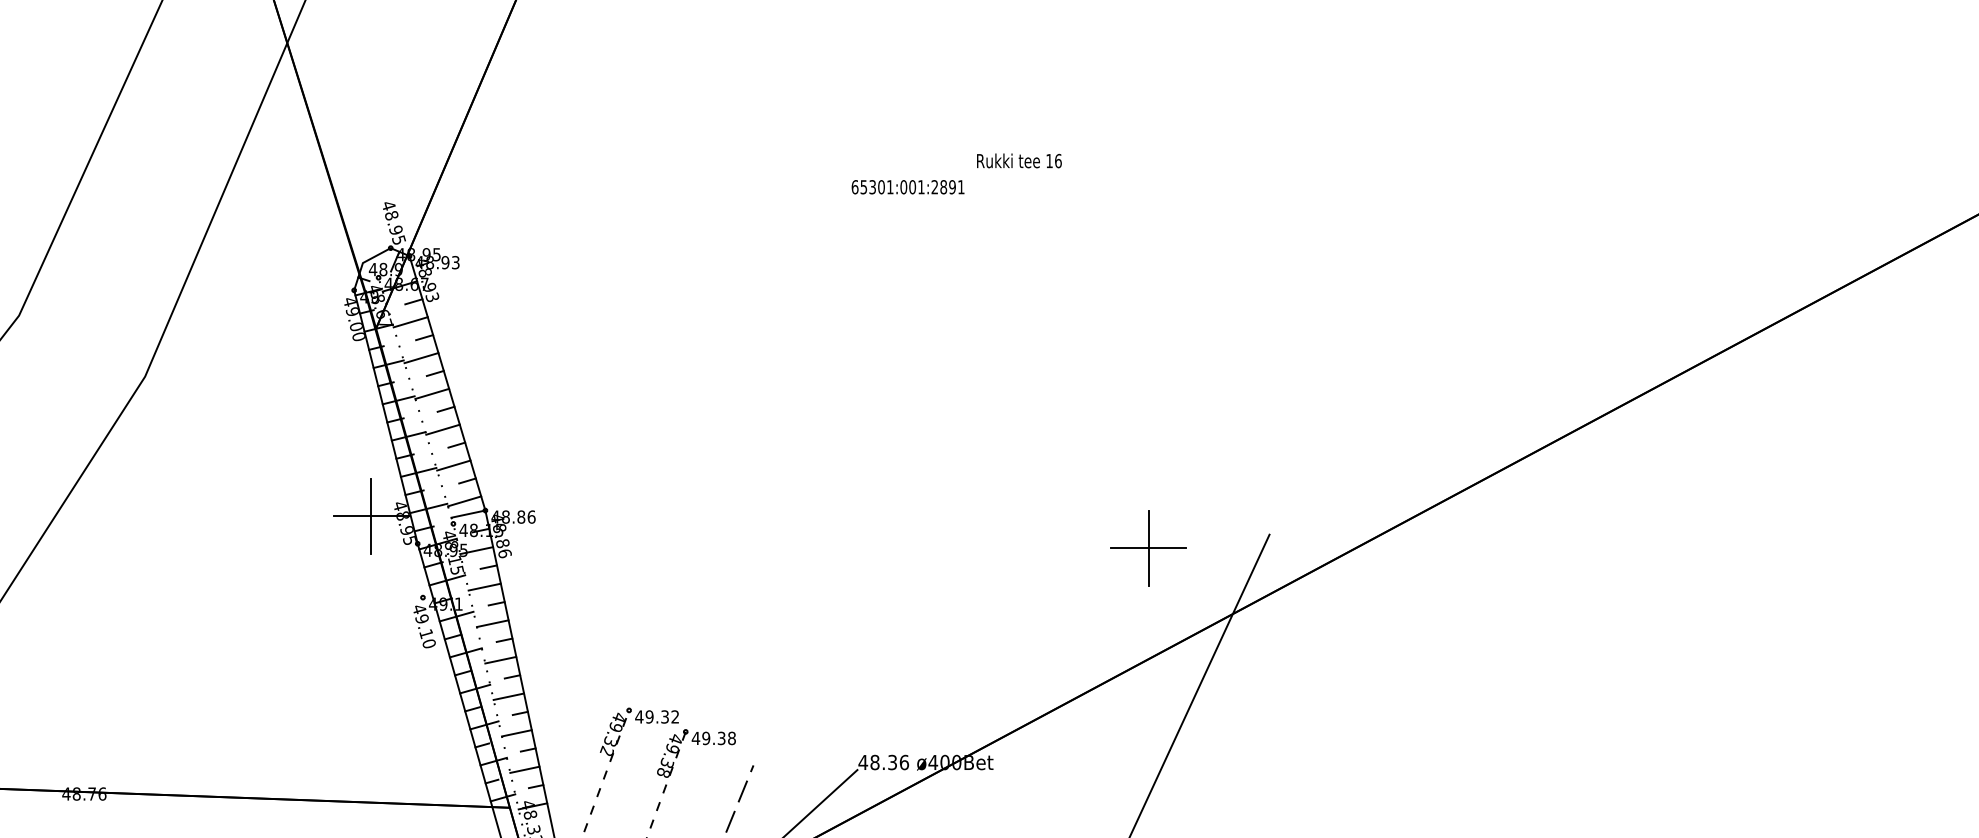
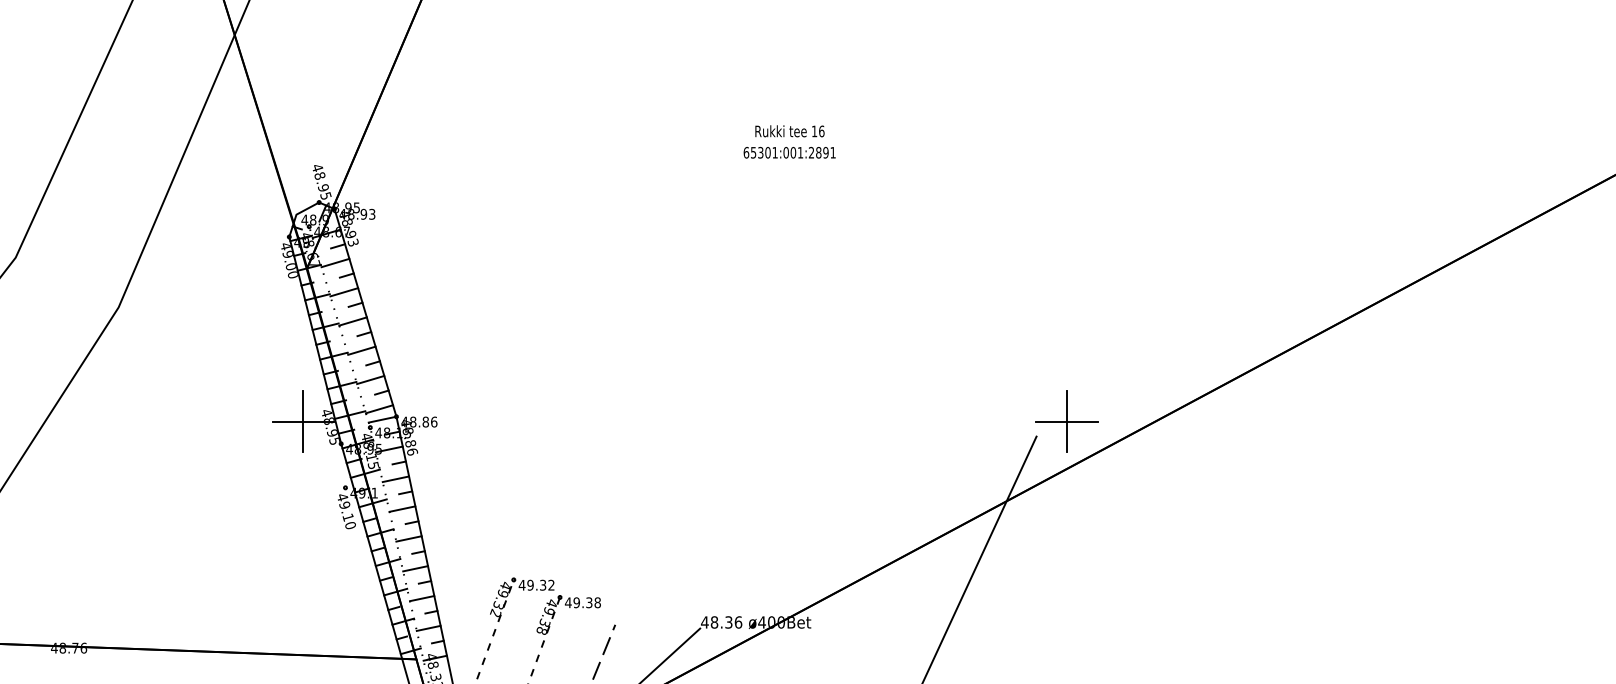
text: (1019, 160) -> (790, 130), moved
text: (907, 187) -> (789, 153), moved
part: (1148, 548) -> (1066, 421), moved

